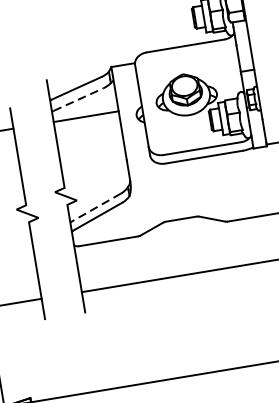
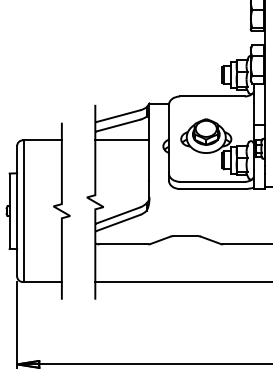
line: (78, 99) -> (118, 125), dashed -> solid
line: (96, 207) -> (118, 215), dashed -> solid

